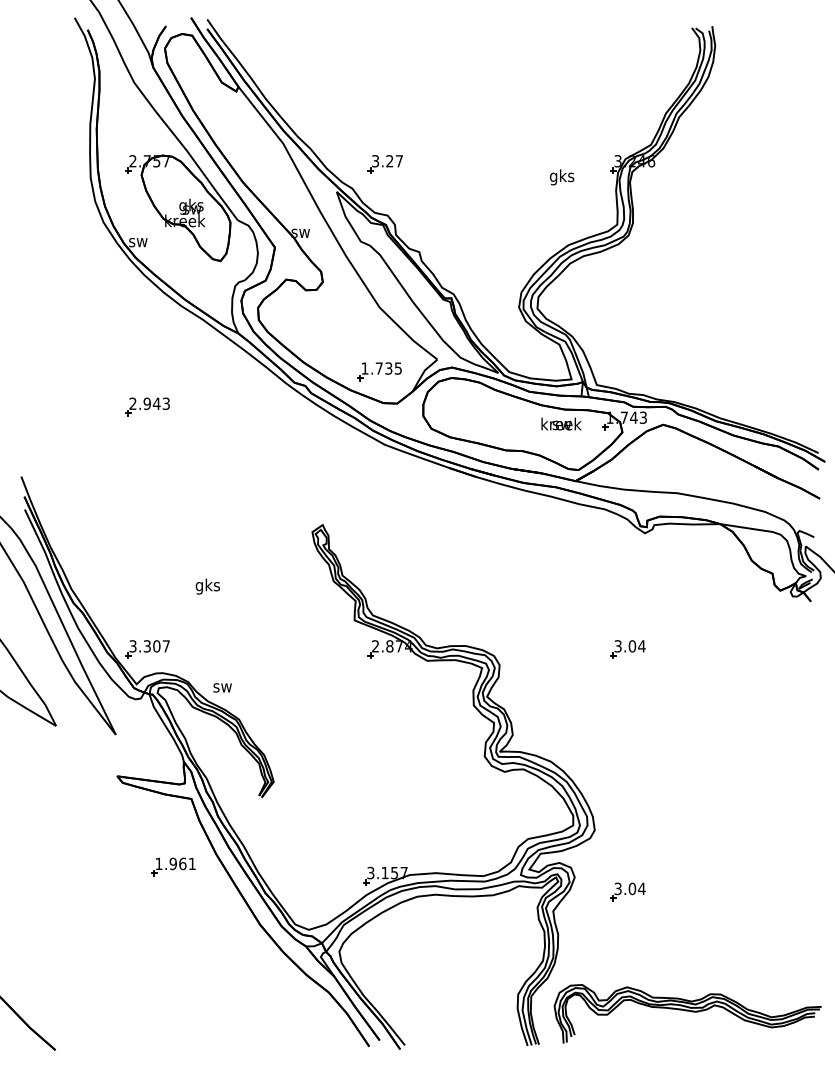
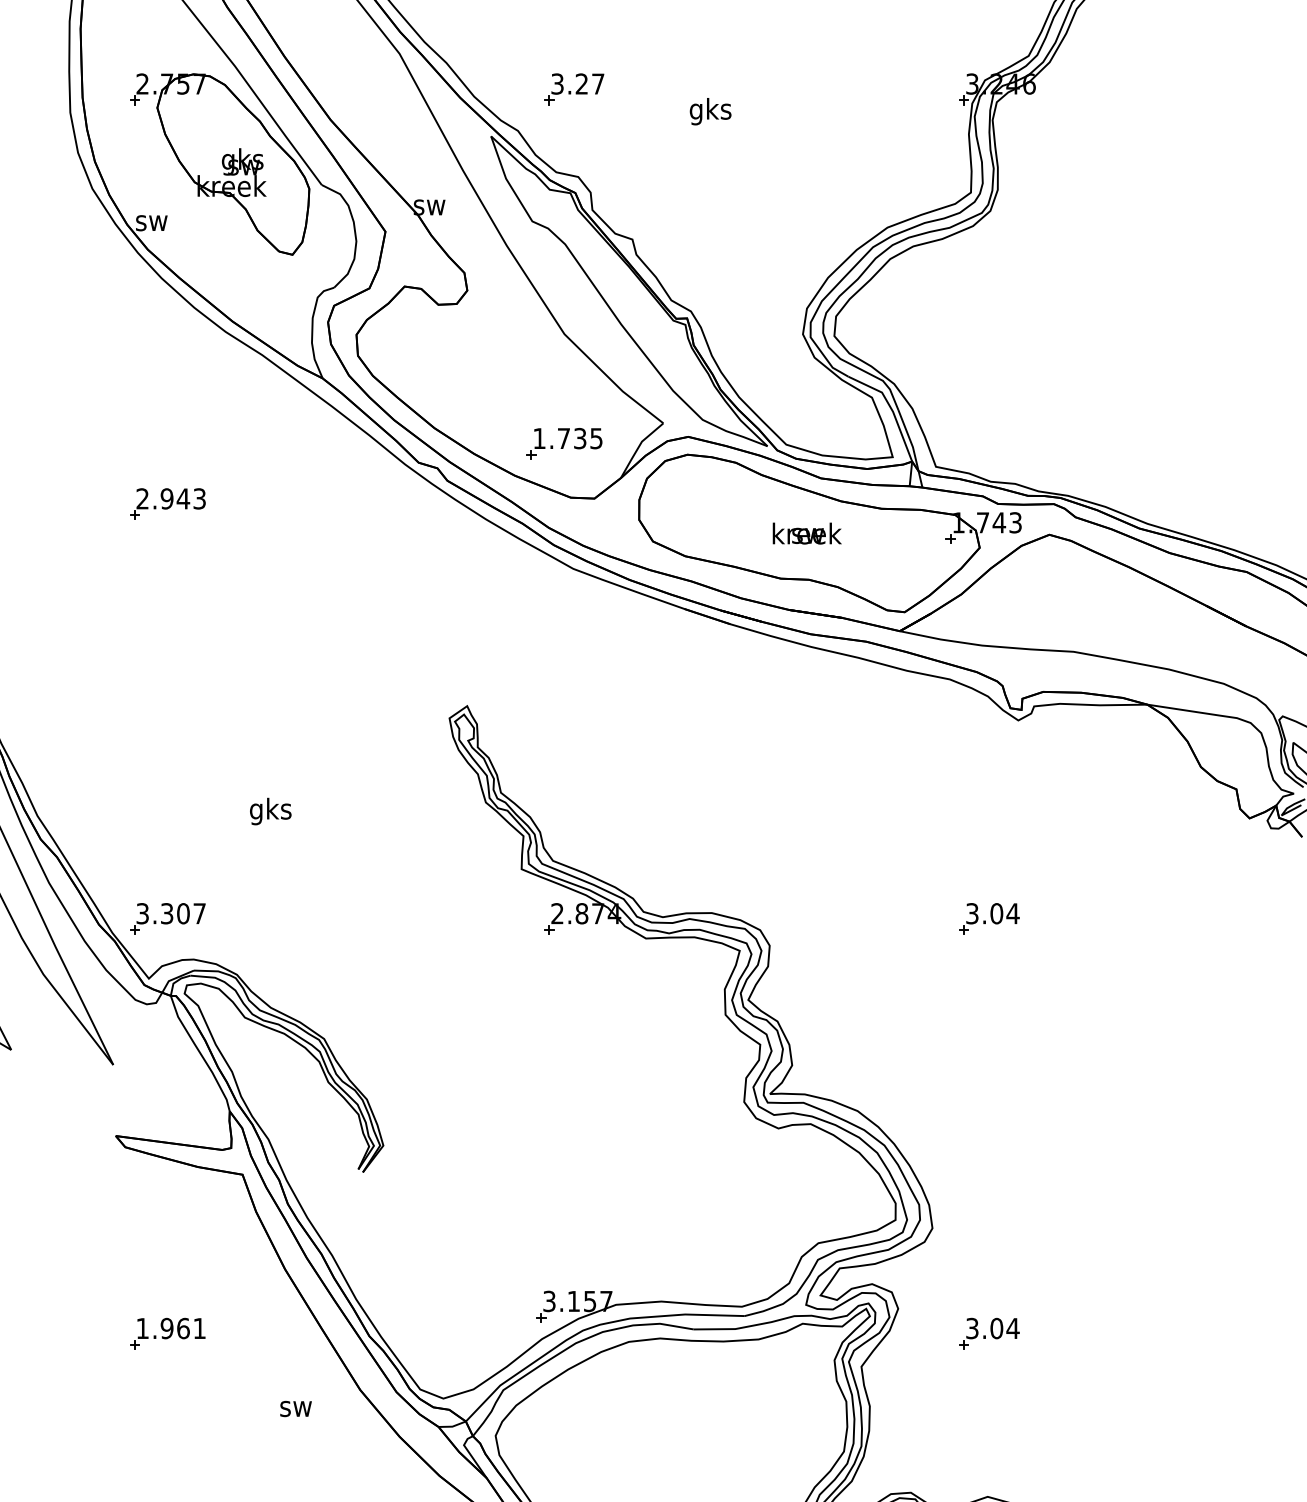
text: (562, 177) -> (711, 111), moved
text: (561, 423) -> (807, 532), moved
text: (222, 687) -> (295, 1408), moved
part: (173, 866) -> (167, 1332), moved

